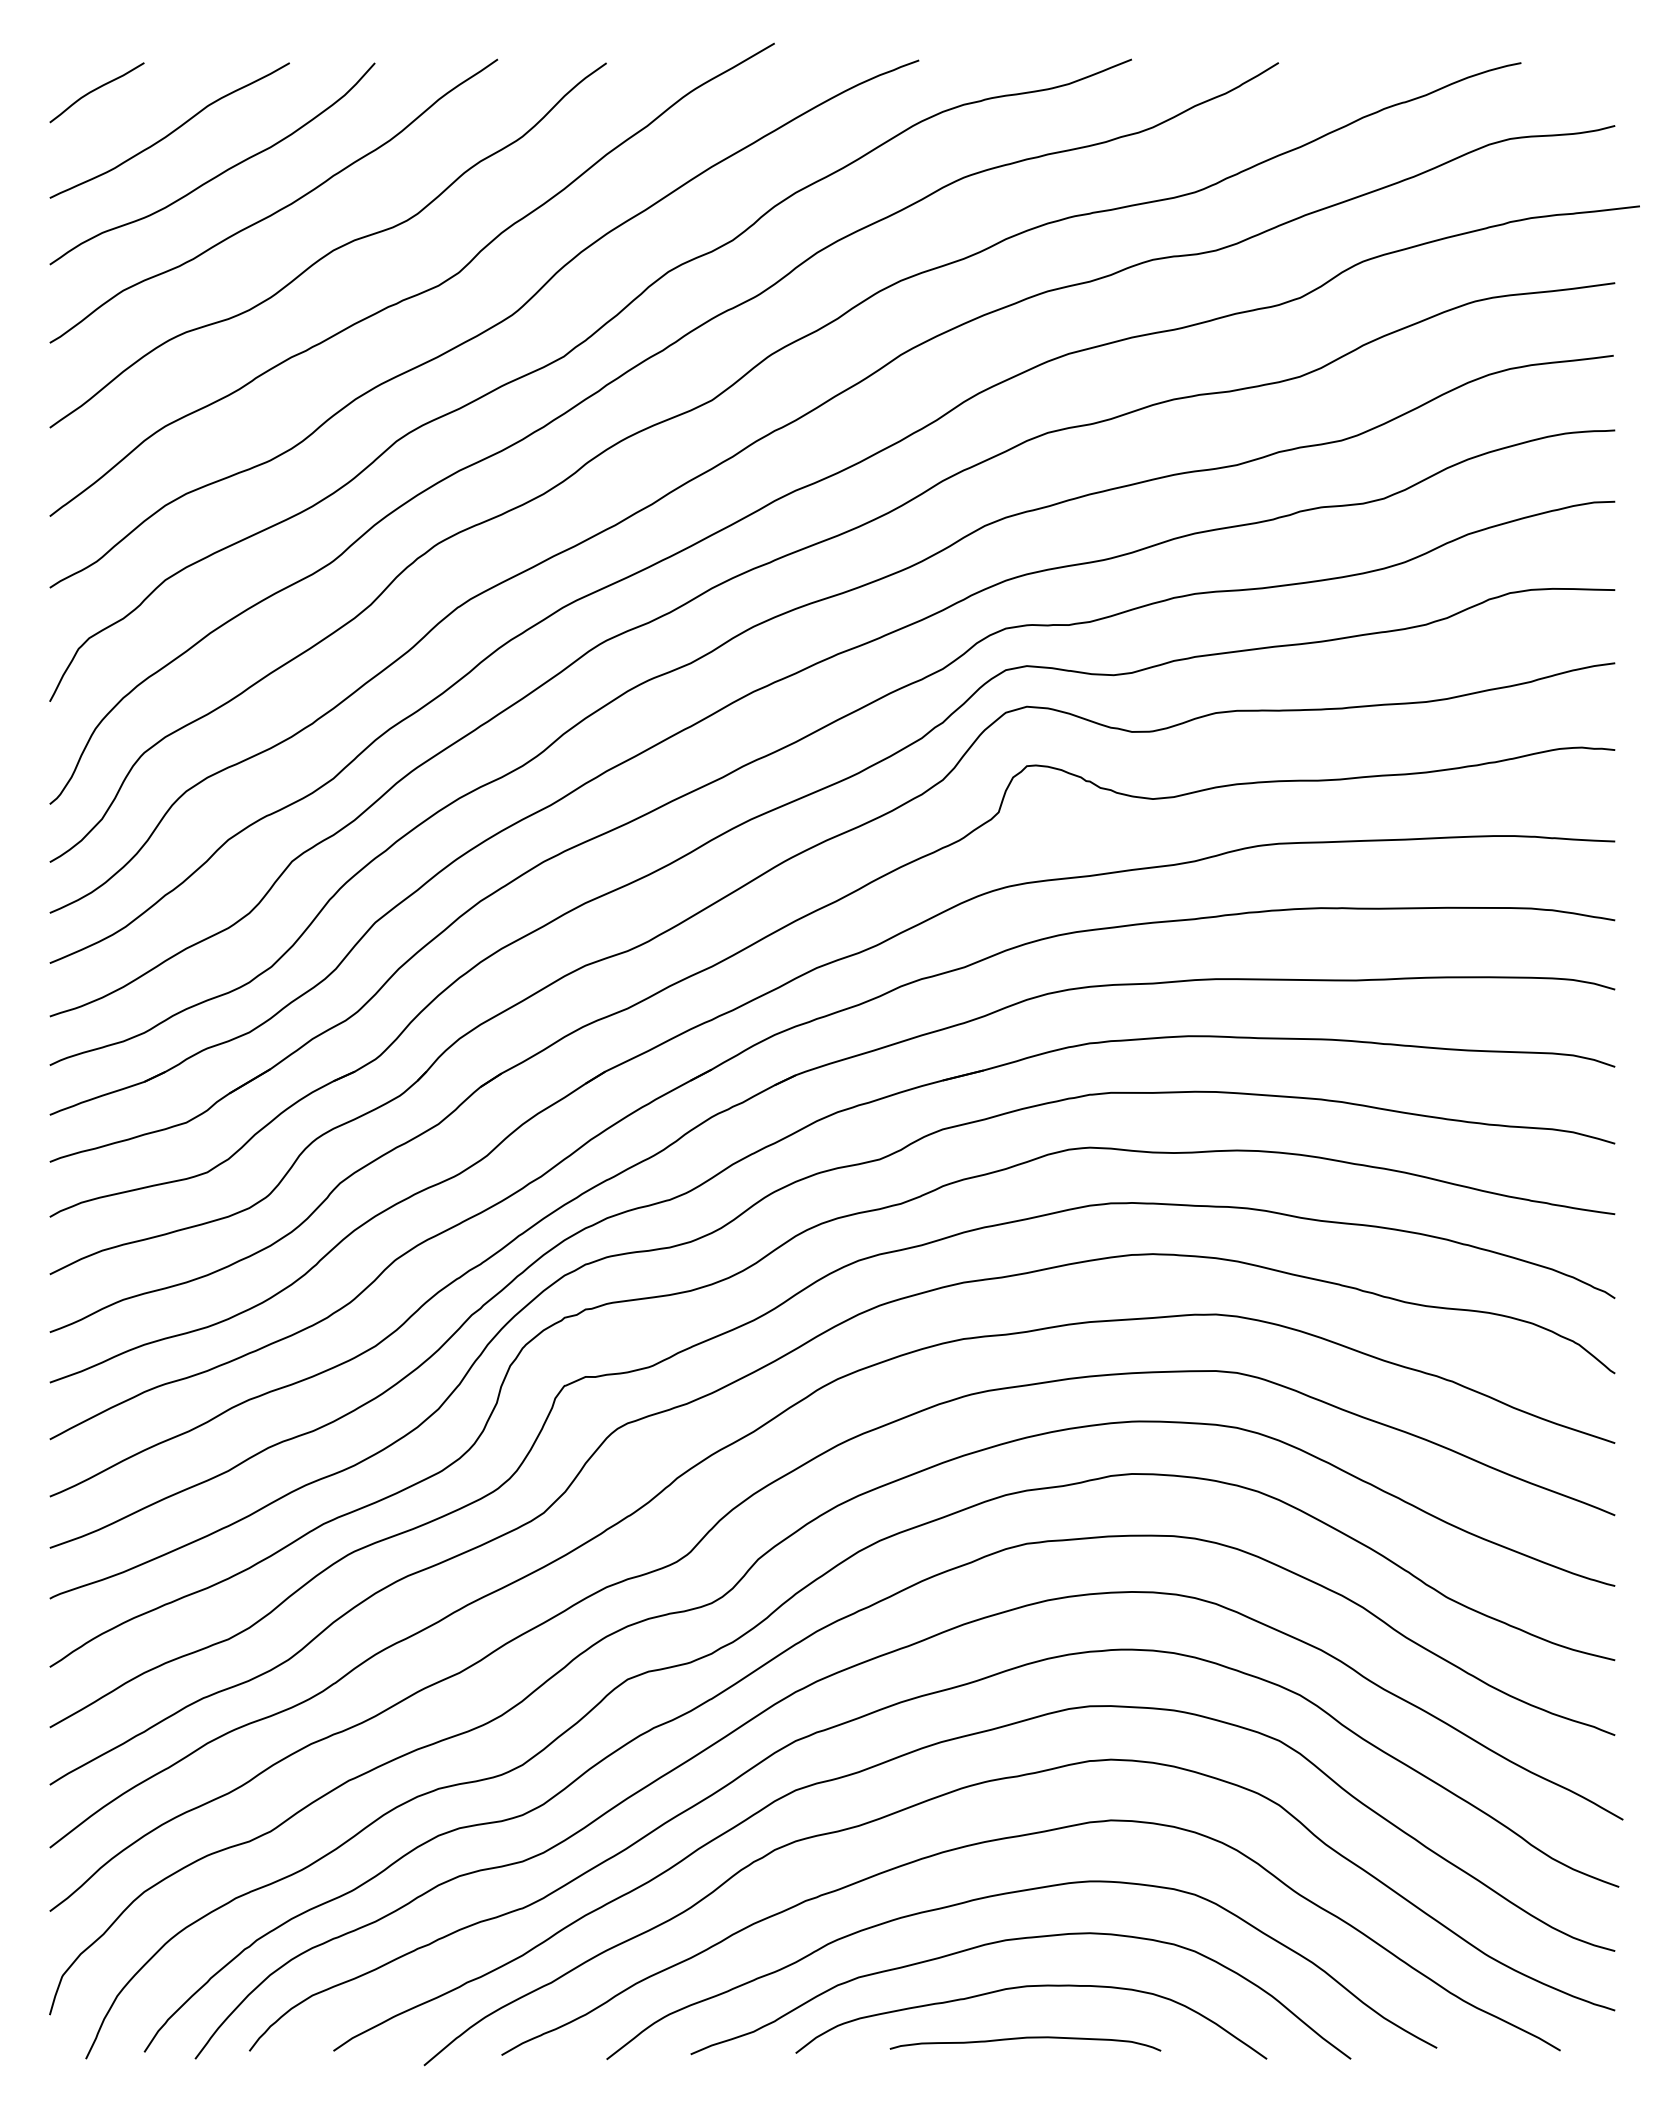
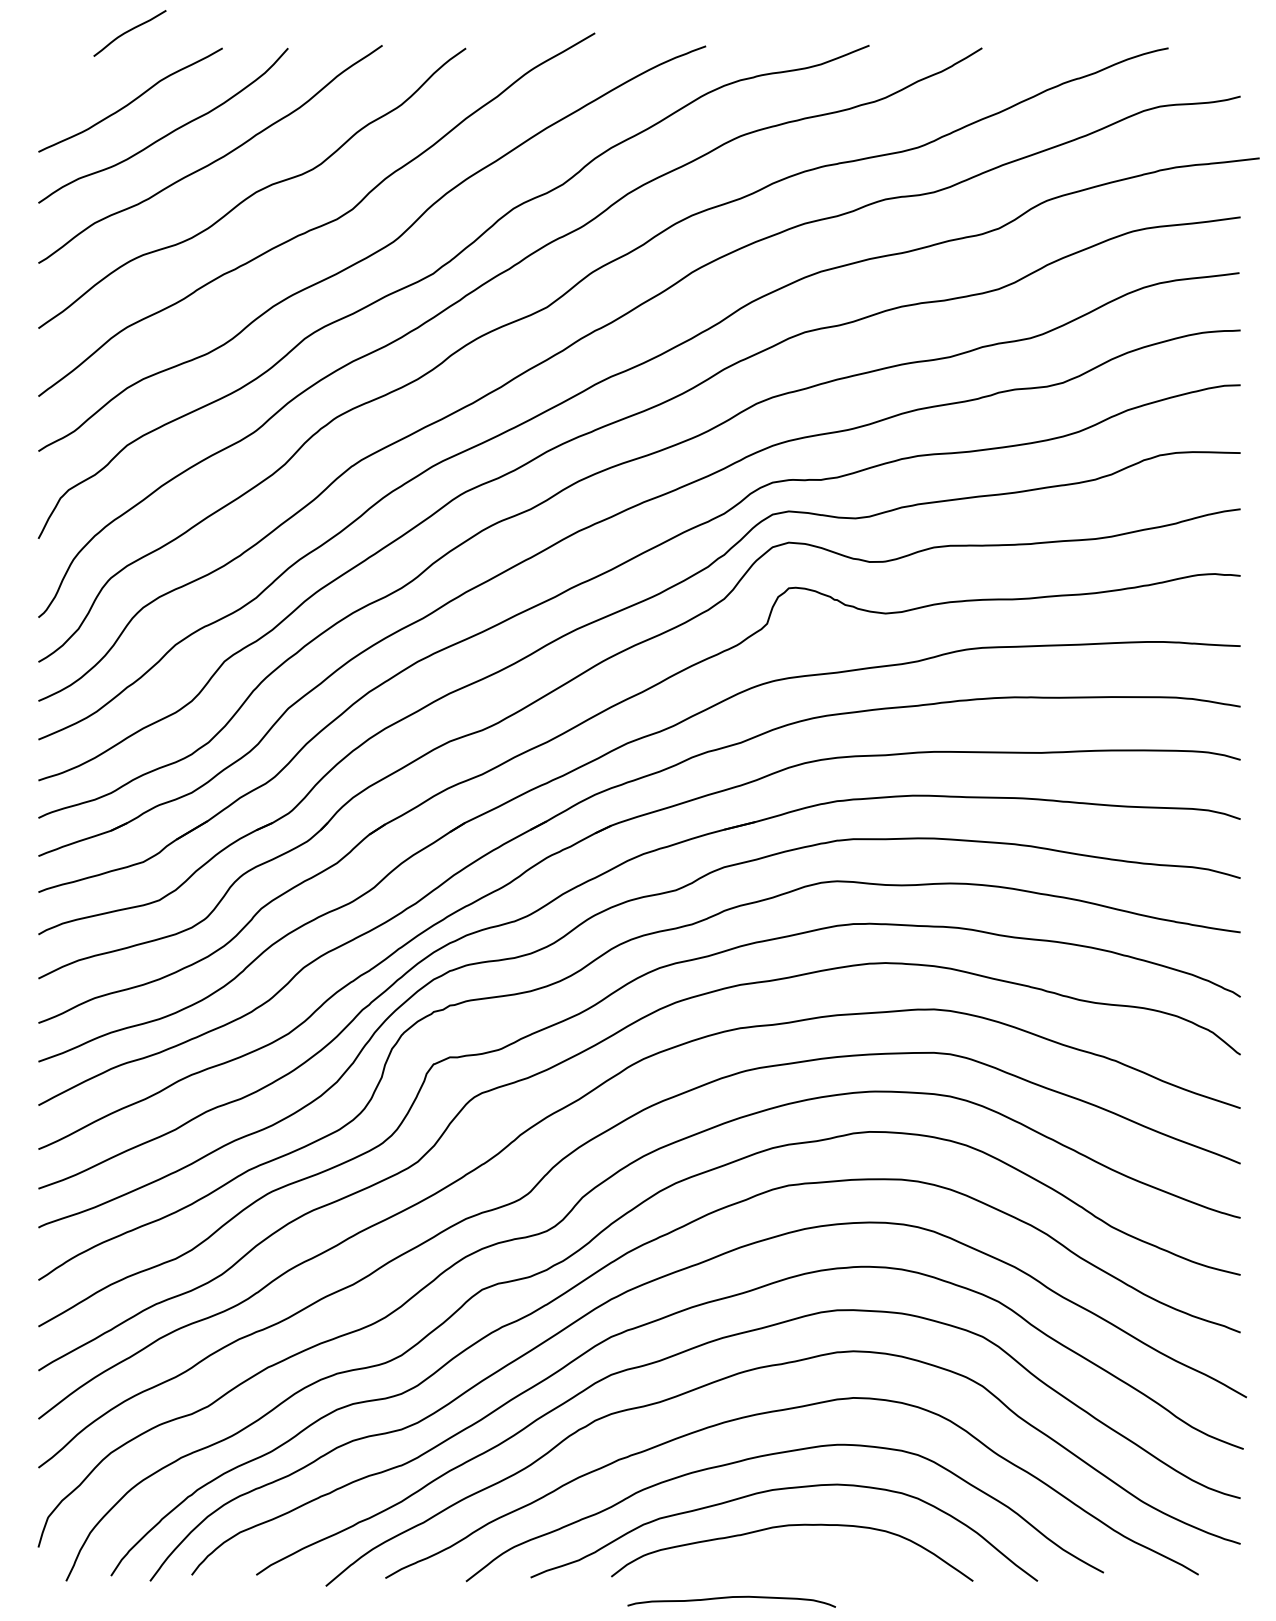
curve: (95, 90) -> (128, 31), moved
curve: (1025, 2038) -> (731, 1597), moved

